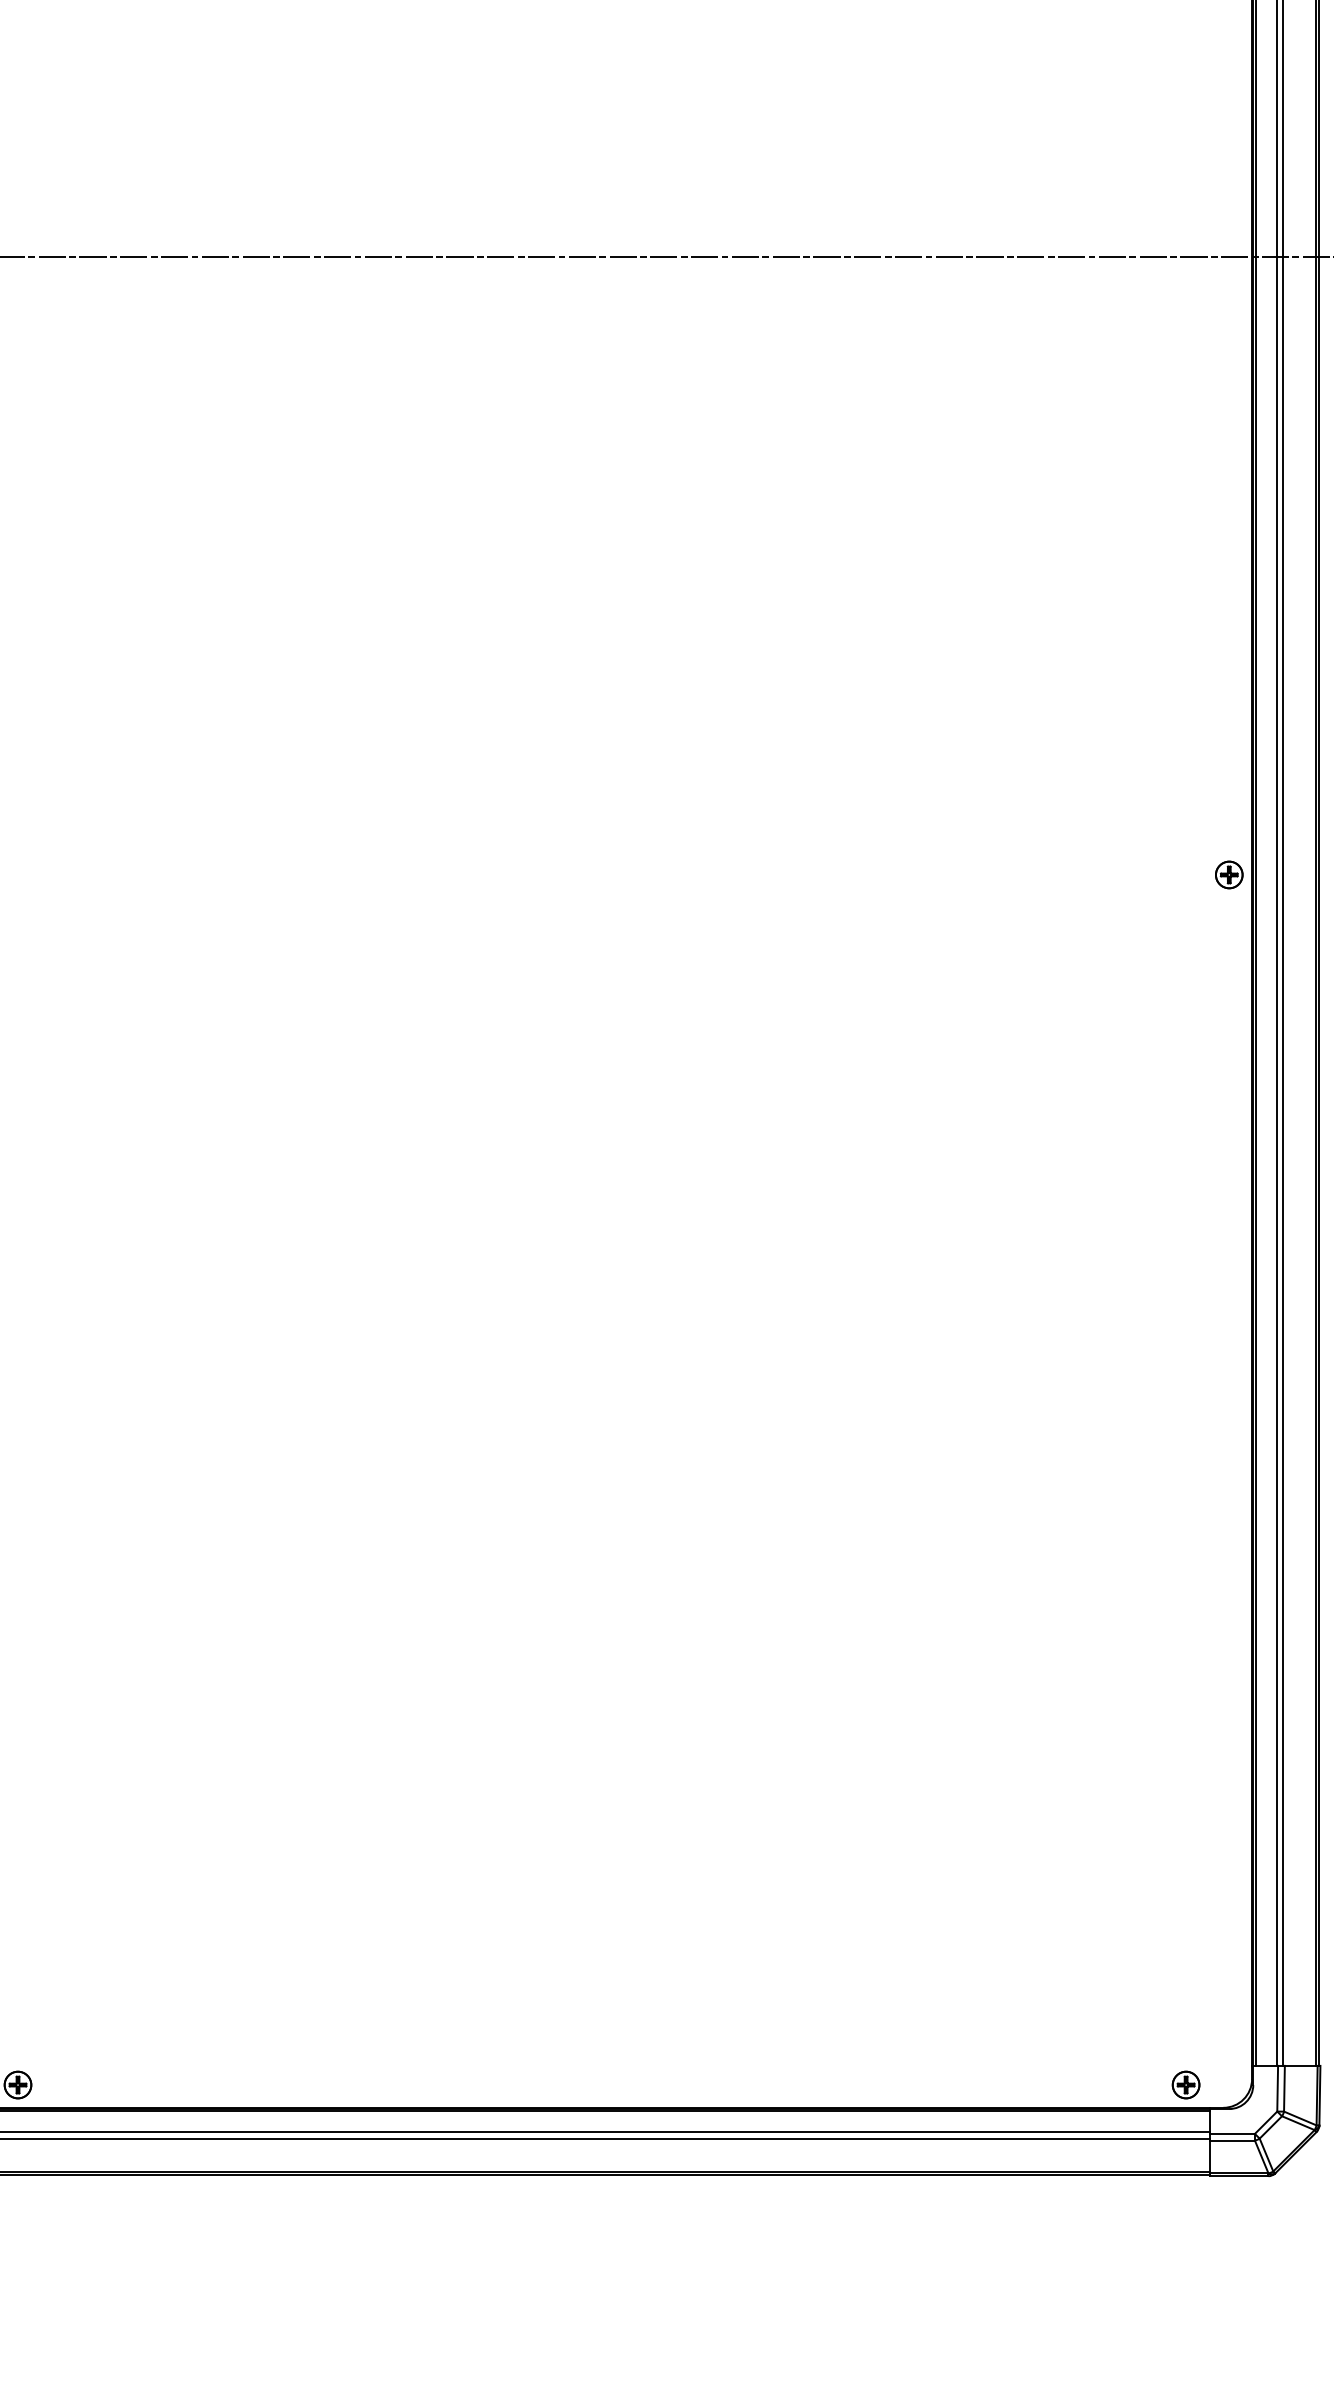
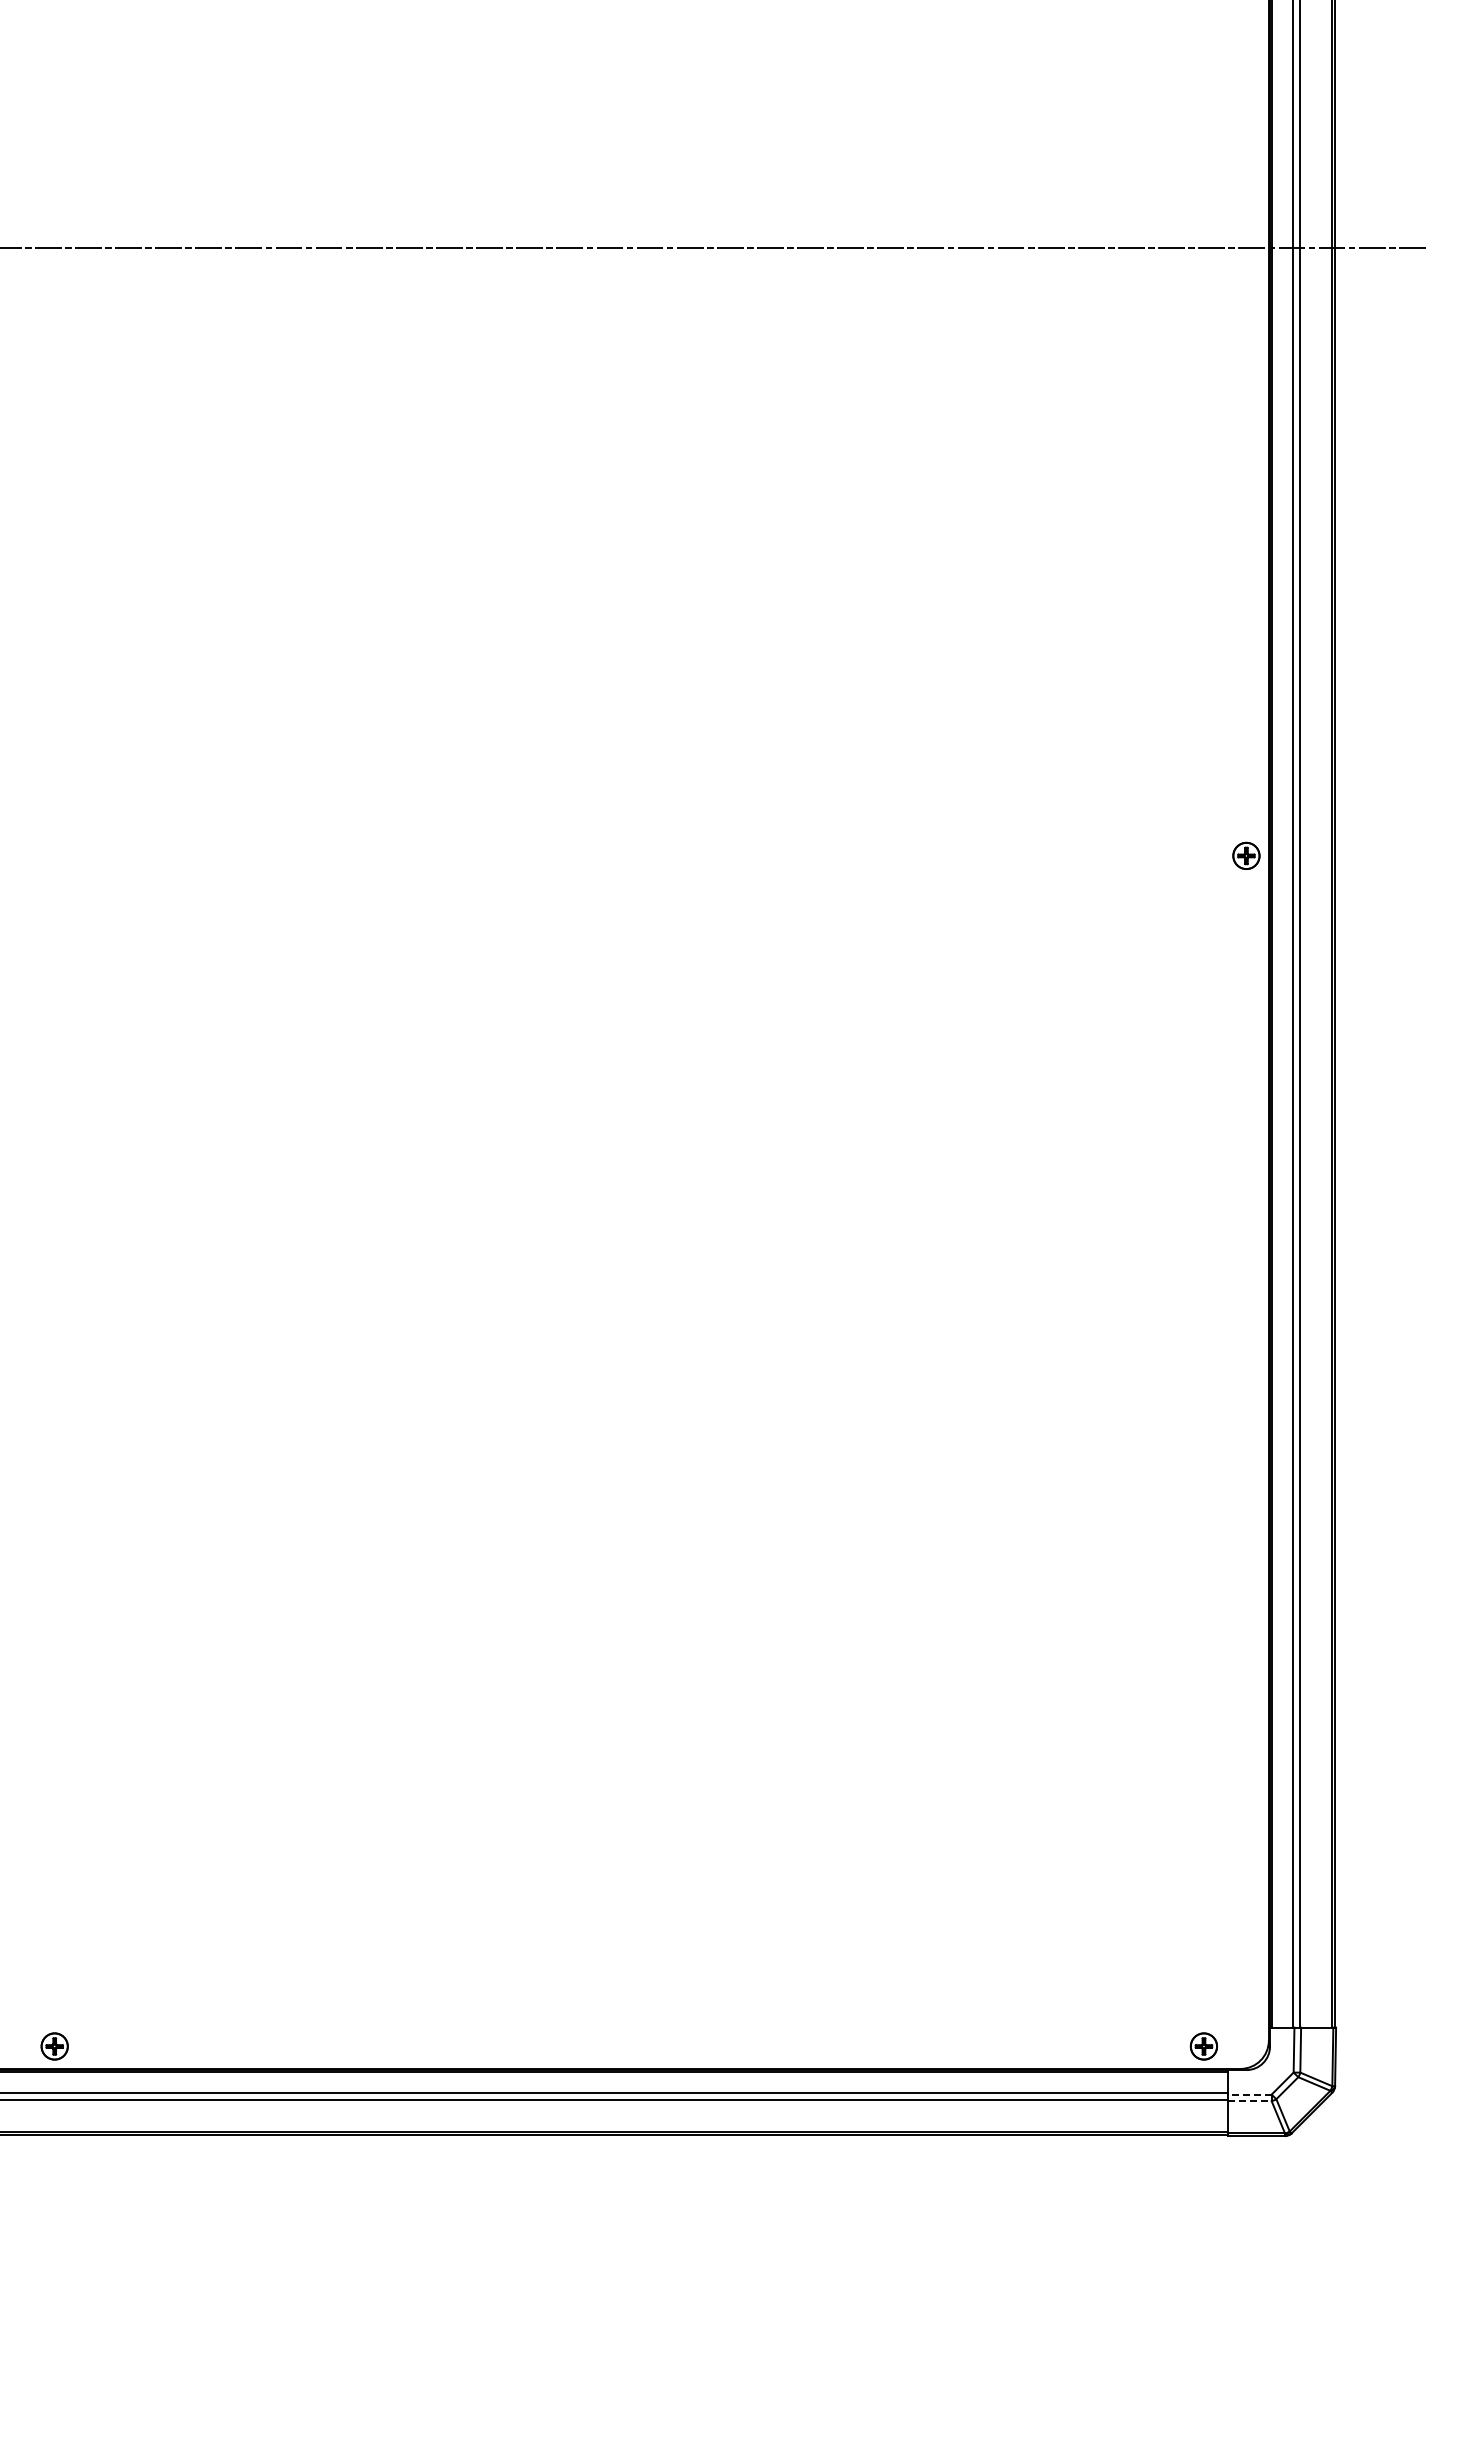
line: (1232, 2133) -> (1249, 2094), solid -> dashed
line: (1233, 2140) -> (1250, 2101), solid -> dashed

